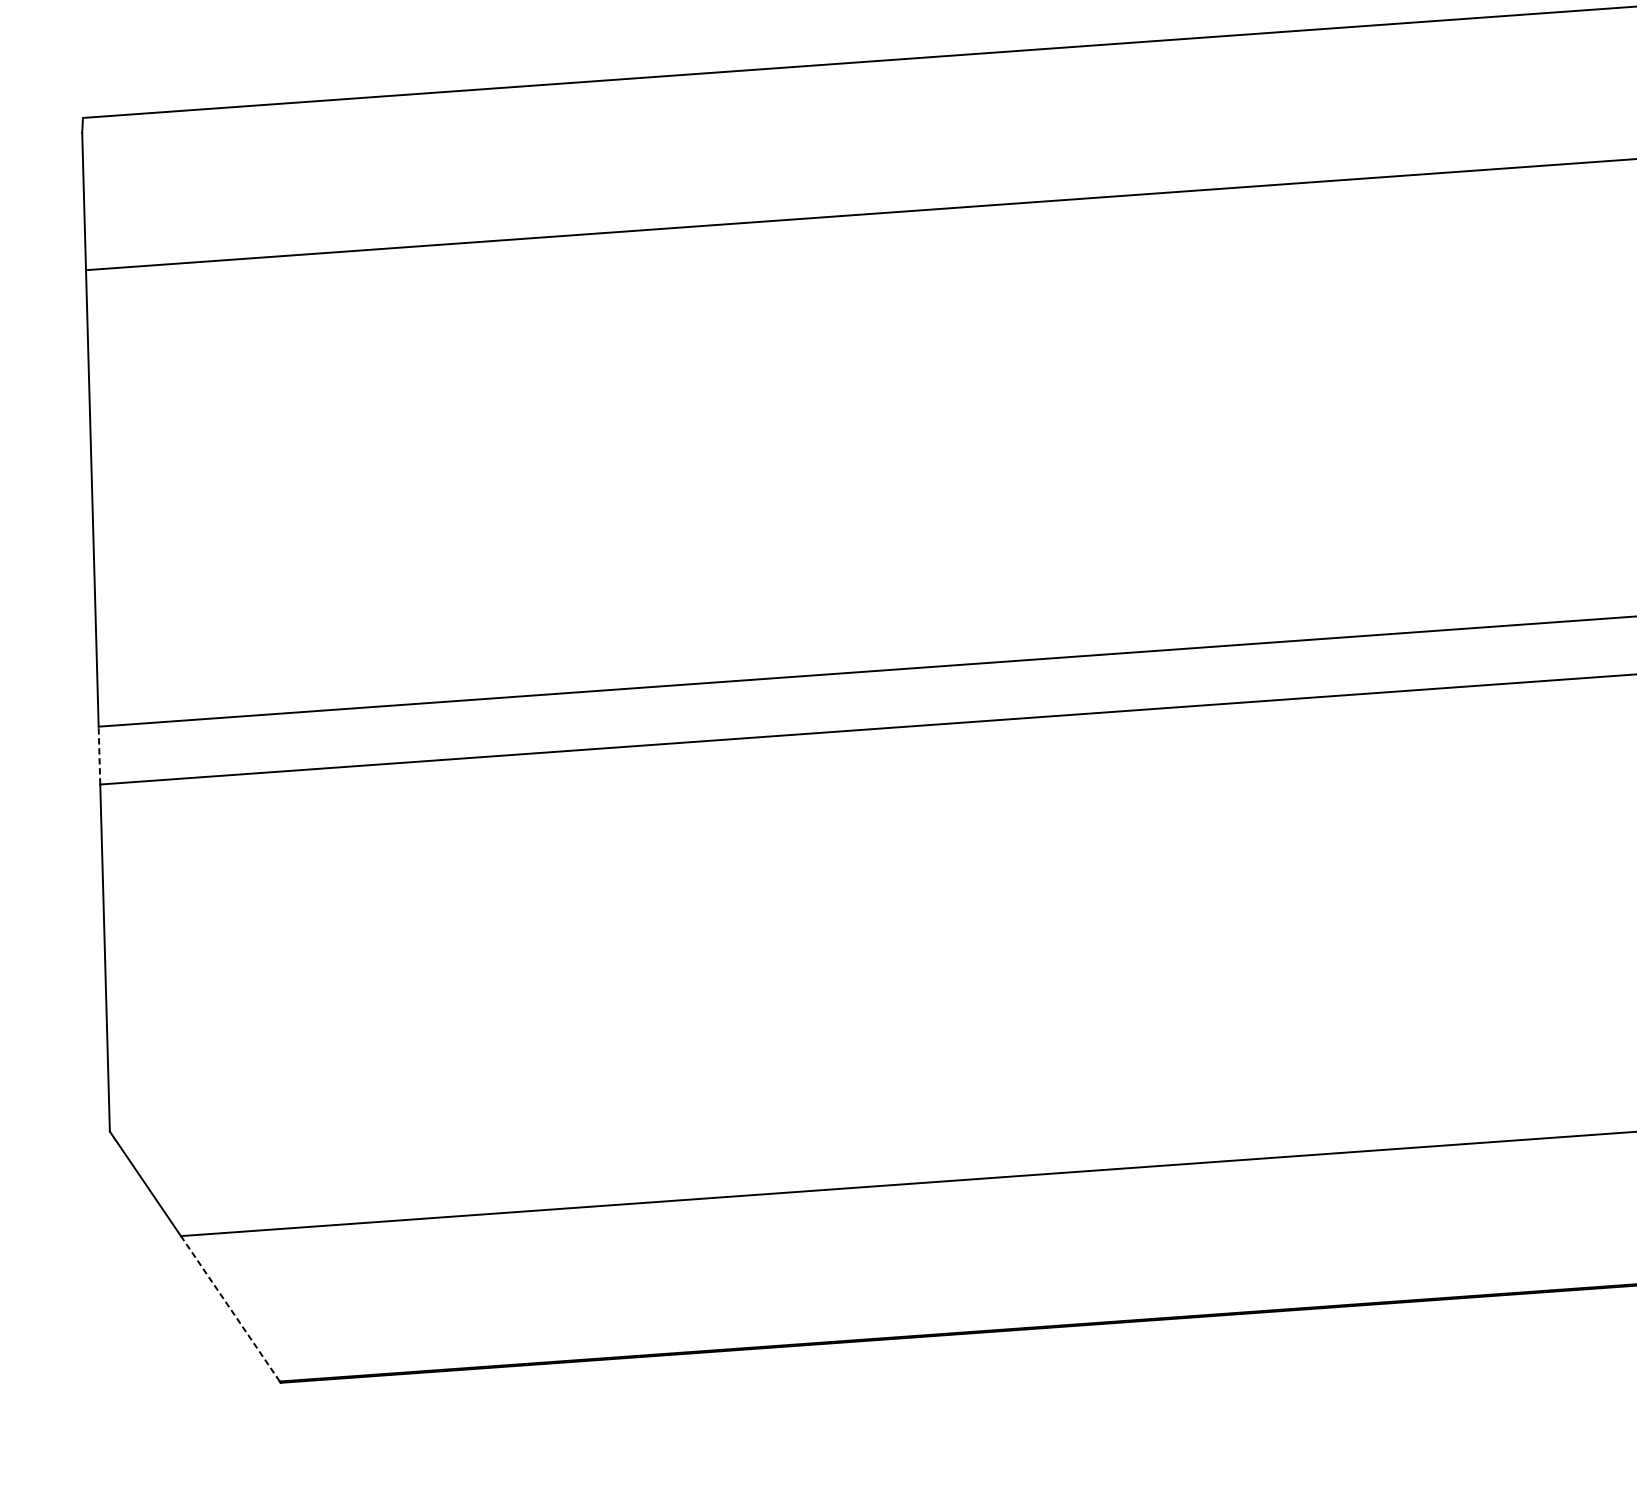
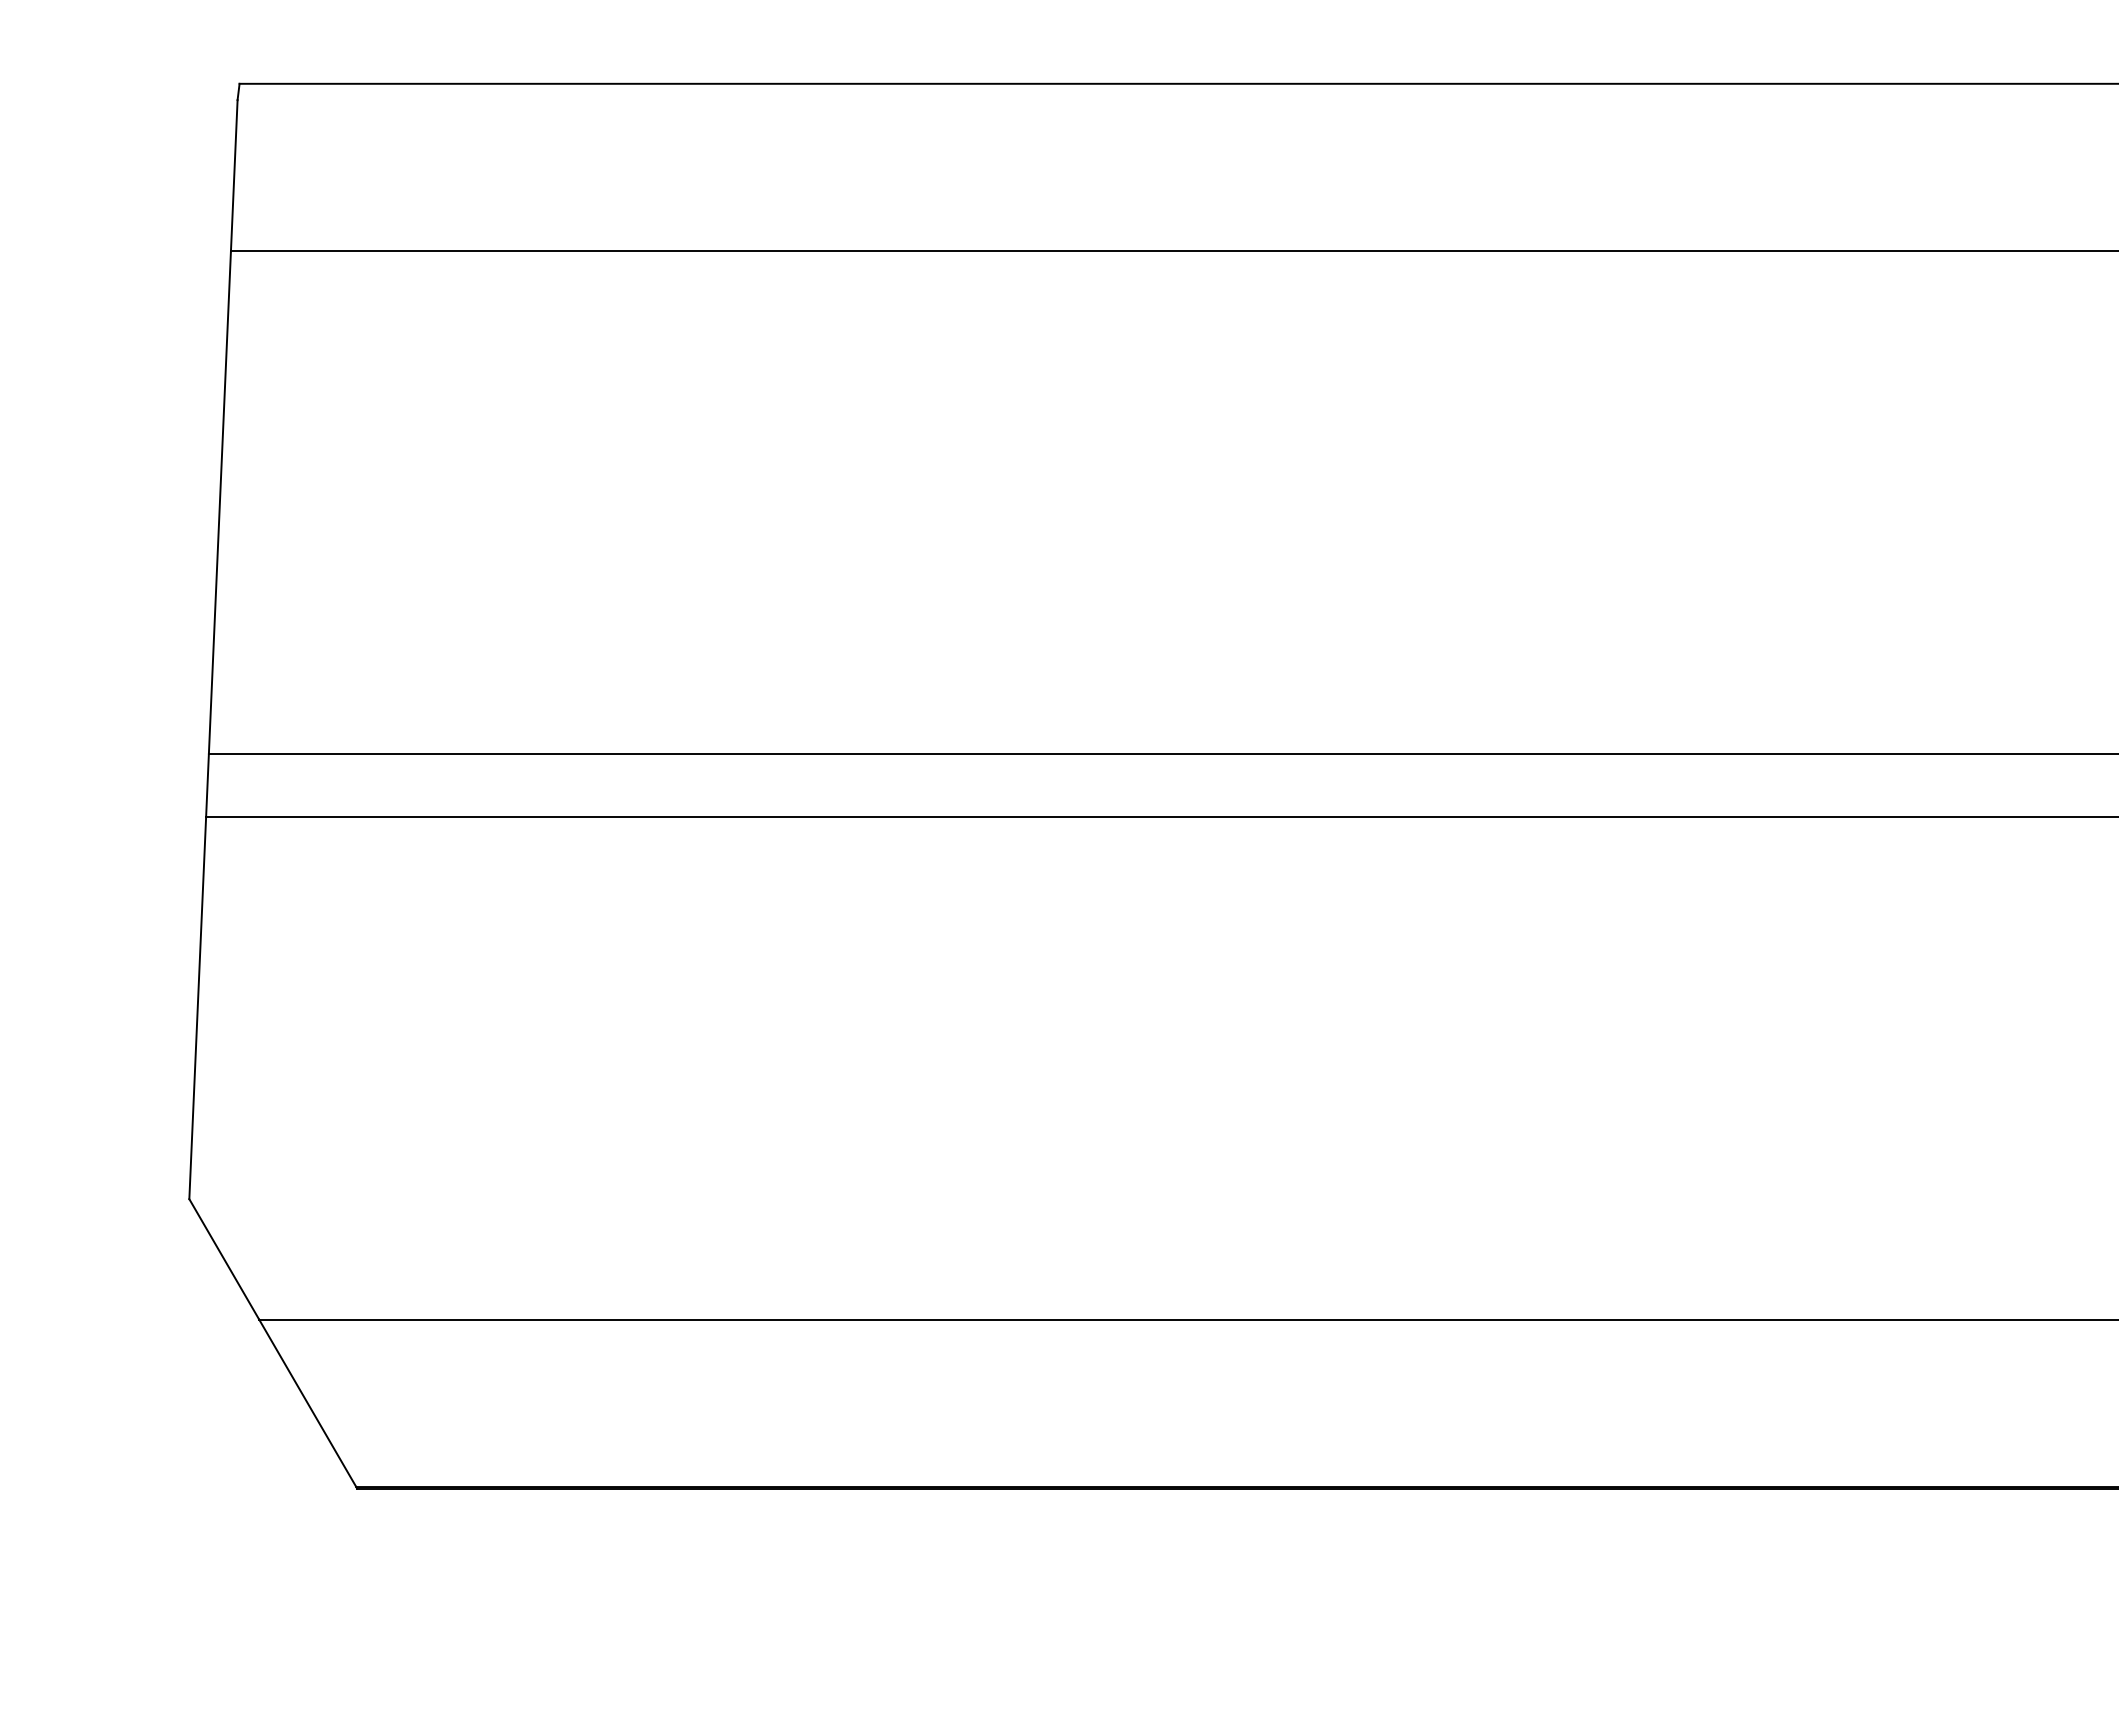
line: (99, 755) -> (207, 785), dashed -> solid
line: (230, 1309) -> (307, 1403), dashed -> solid

